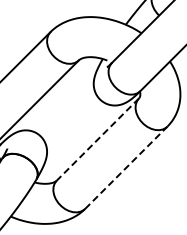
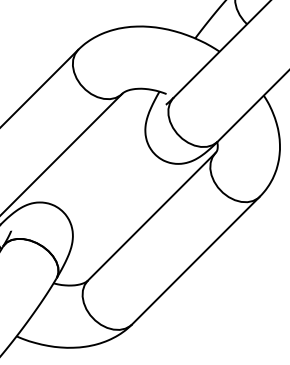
line: (97, 139) -> (151, 216), dashed -> solid
line: (126, 167) -> (196, 260), dashed -> solid

